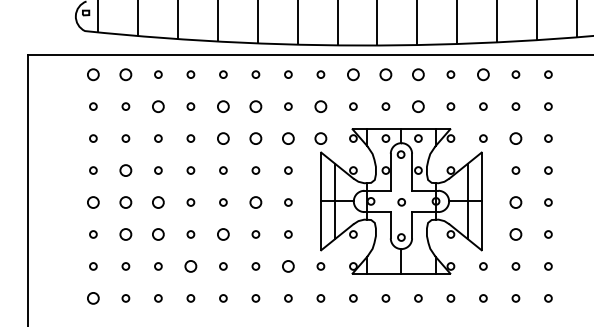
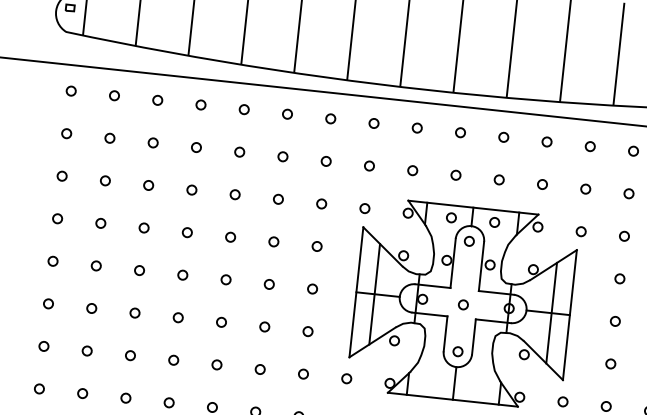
circle: (93, 74) -> (71, 90), size x0.62
circle: (125, 74) -> (113, 95), size x0.62
circle: (353, 74) -> (417, 127), size x0.62
circle: (385, 74) -> (459, 132), size x0.62
circle: (418, 74) -> (503, 137), size x0.62
circle: (483, 74) -> (590, 146), size x0.62
circle: (158, 106) -> (153, 142), size x0.62
circle: (223, 106) -> (239, 152), size x0.62
circle: (255, 106) -> (282, 156), size x0.62
circle: (320, 106) -> (368, 165), size x0.62
circle: (418, 106) -> (499, 179), size x0.62
circle: (223, 138) -> (235, 194), size x0.62
circle: (255, 138) -> (277, 199), size x0.62
circle: (288, 138) -> (321, 203), size x0.62
circle: (320, 138) -> (364, 208), size x0.62
circle: (515, 138) -> (623, 236), size x0.62
circle: (125, 170) -> (100, 223), size x0.62
circle: (93, 202) -> (53, 261), size x0.62
circle: (125, 202) -> (95, 265), size x0.62
circle: (158, 202) -> (139, 270), size x0.62
circle: (255, 202) -> (268, 284), size x0.62
circle: (515, 202) -> (614, 321), size x0.62
circle: (125, 234) -> (91, 308), size x0.62
circle: (158, 234) -> (135, 313), size x0.62
circle: (223, 234) -> (221, 322), size x0.62
circle: (515, 234) -> (610, 363), size x0.62
circle: (190, 266) -> (173, 360), size x0.62
circle: (288, 266) -> (303, 374), size x0.62
circle: (93, 298) -> (39, 389), size x0.62

